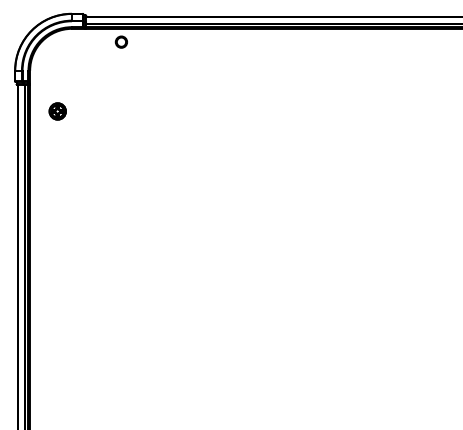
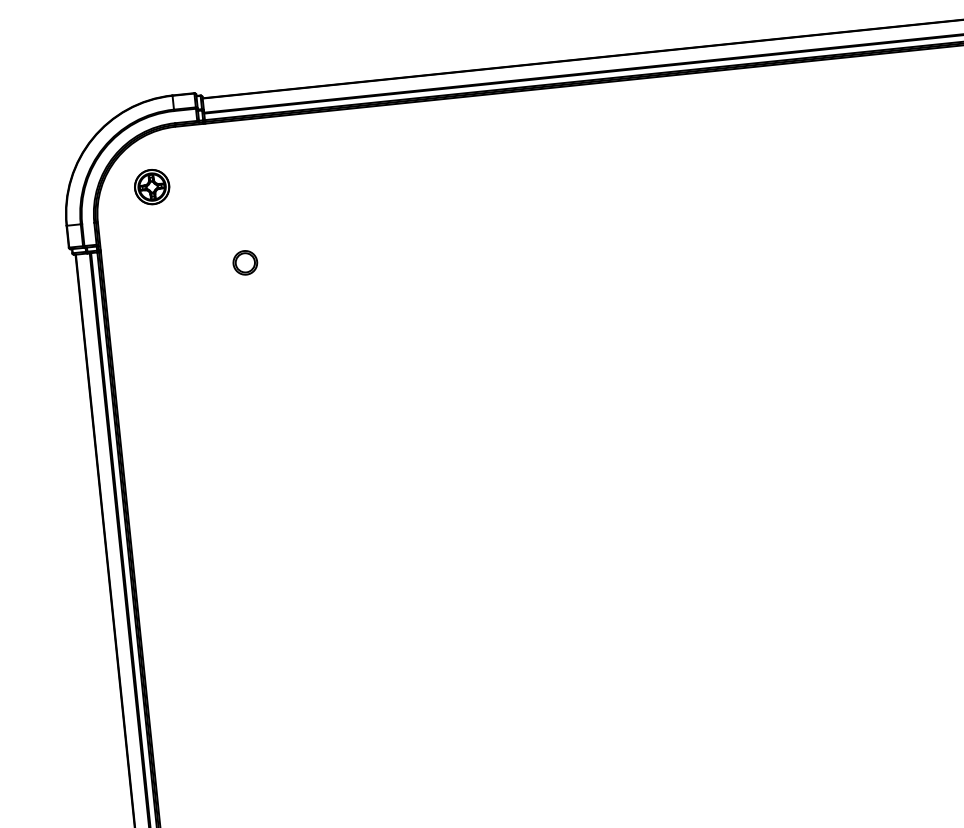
part: (120, 41) -> (243, 261), moved
part: (57, 111) -> (151, 187), moved

